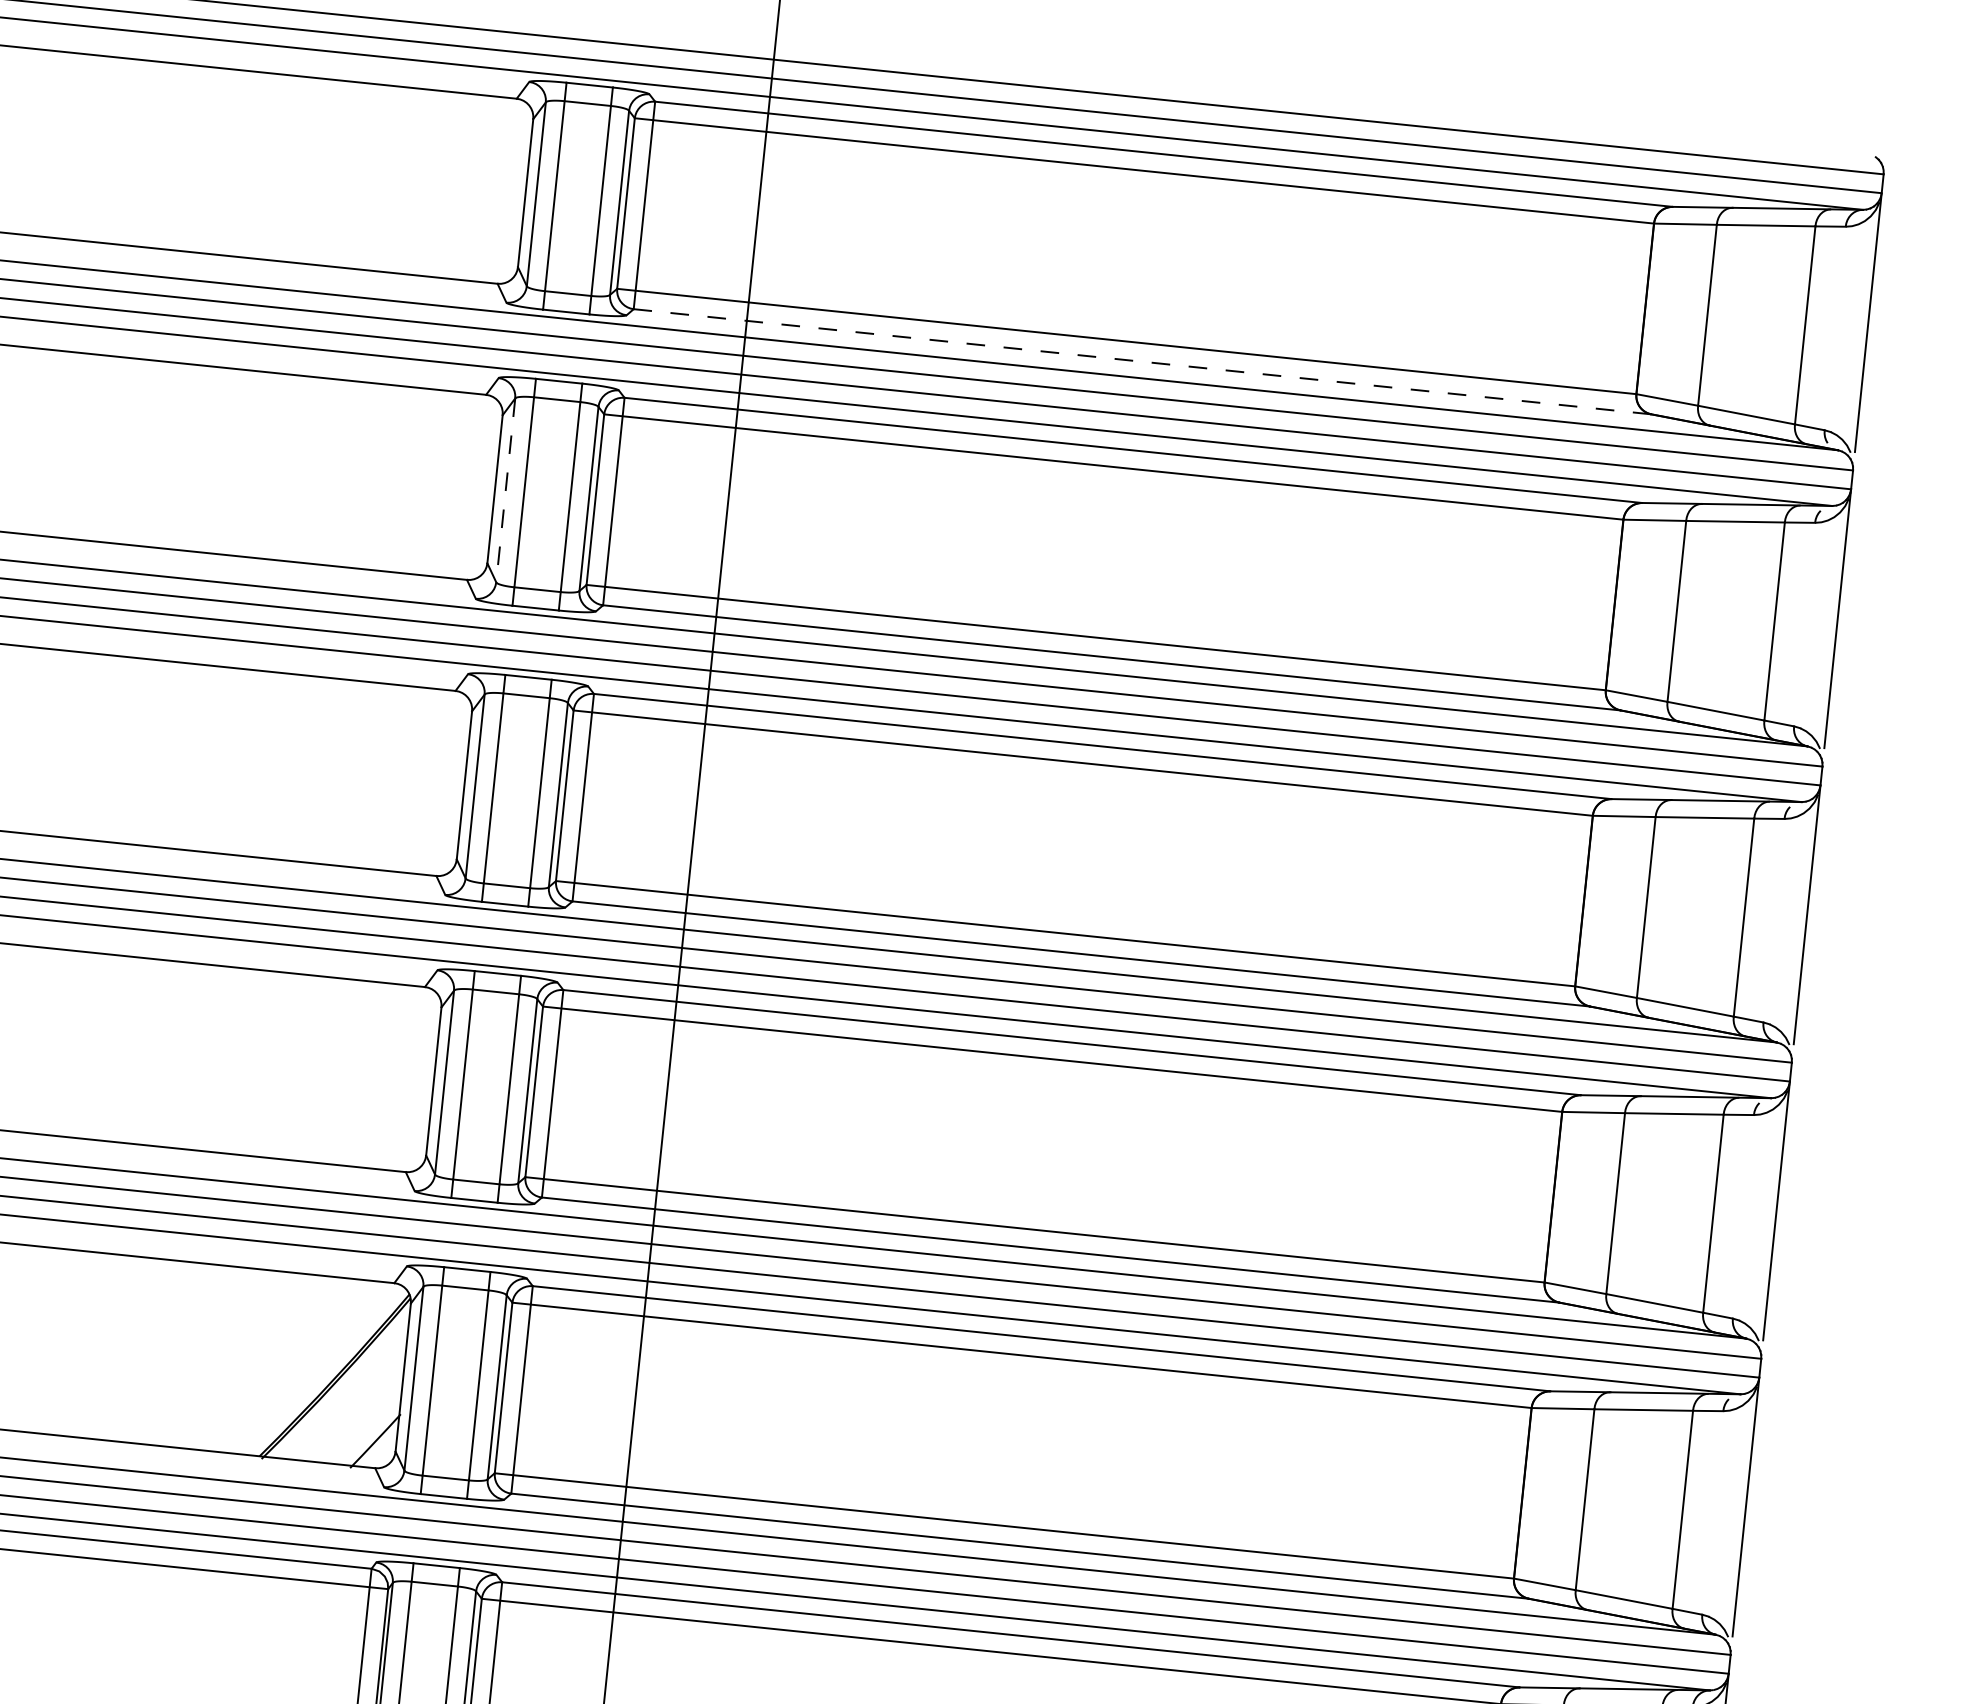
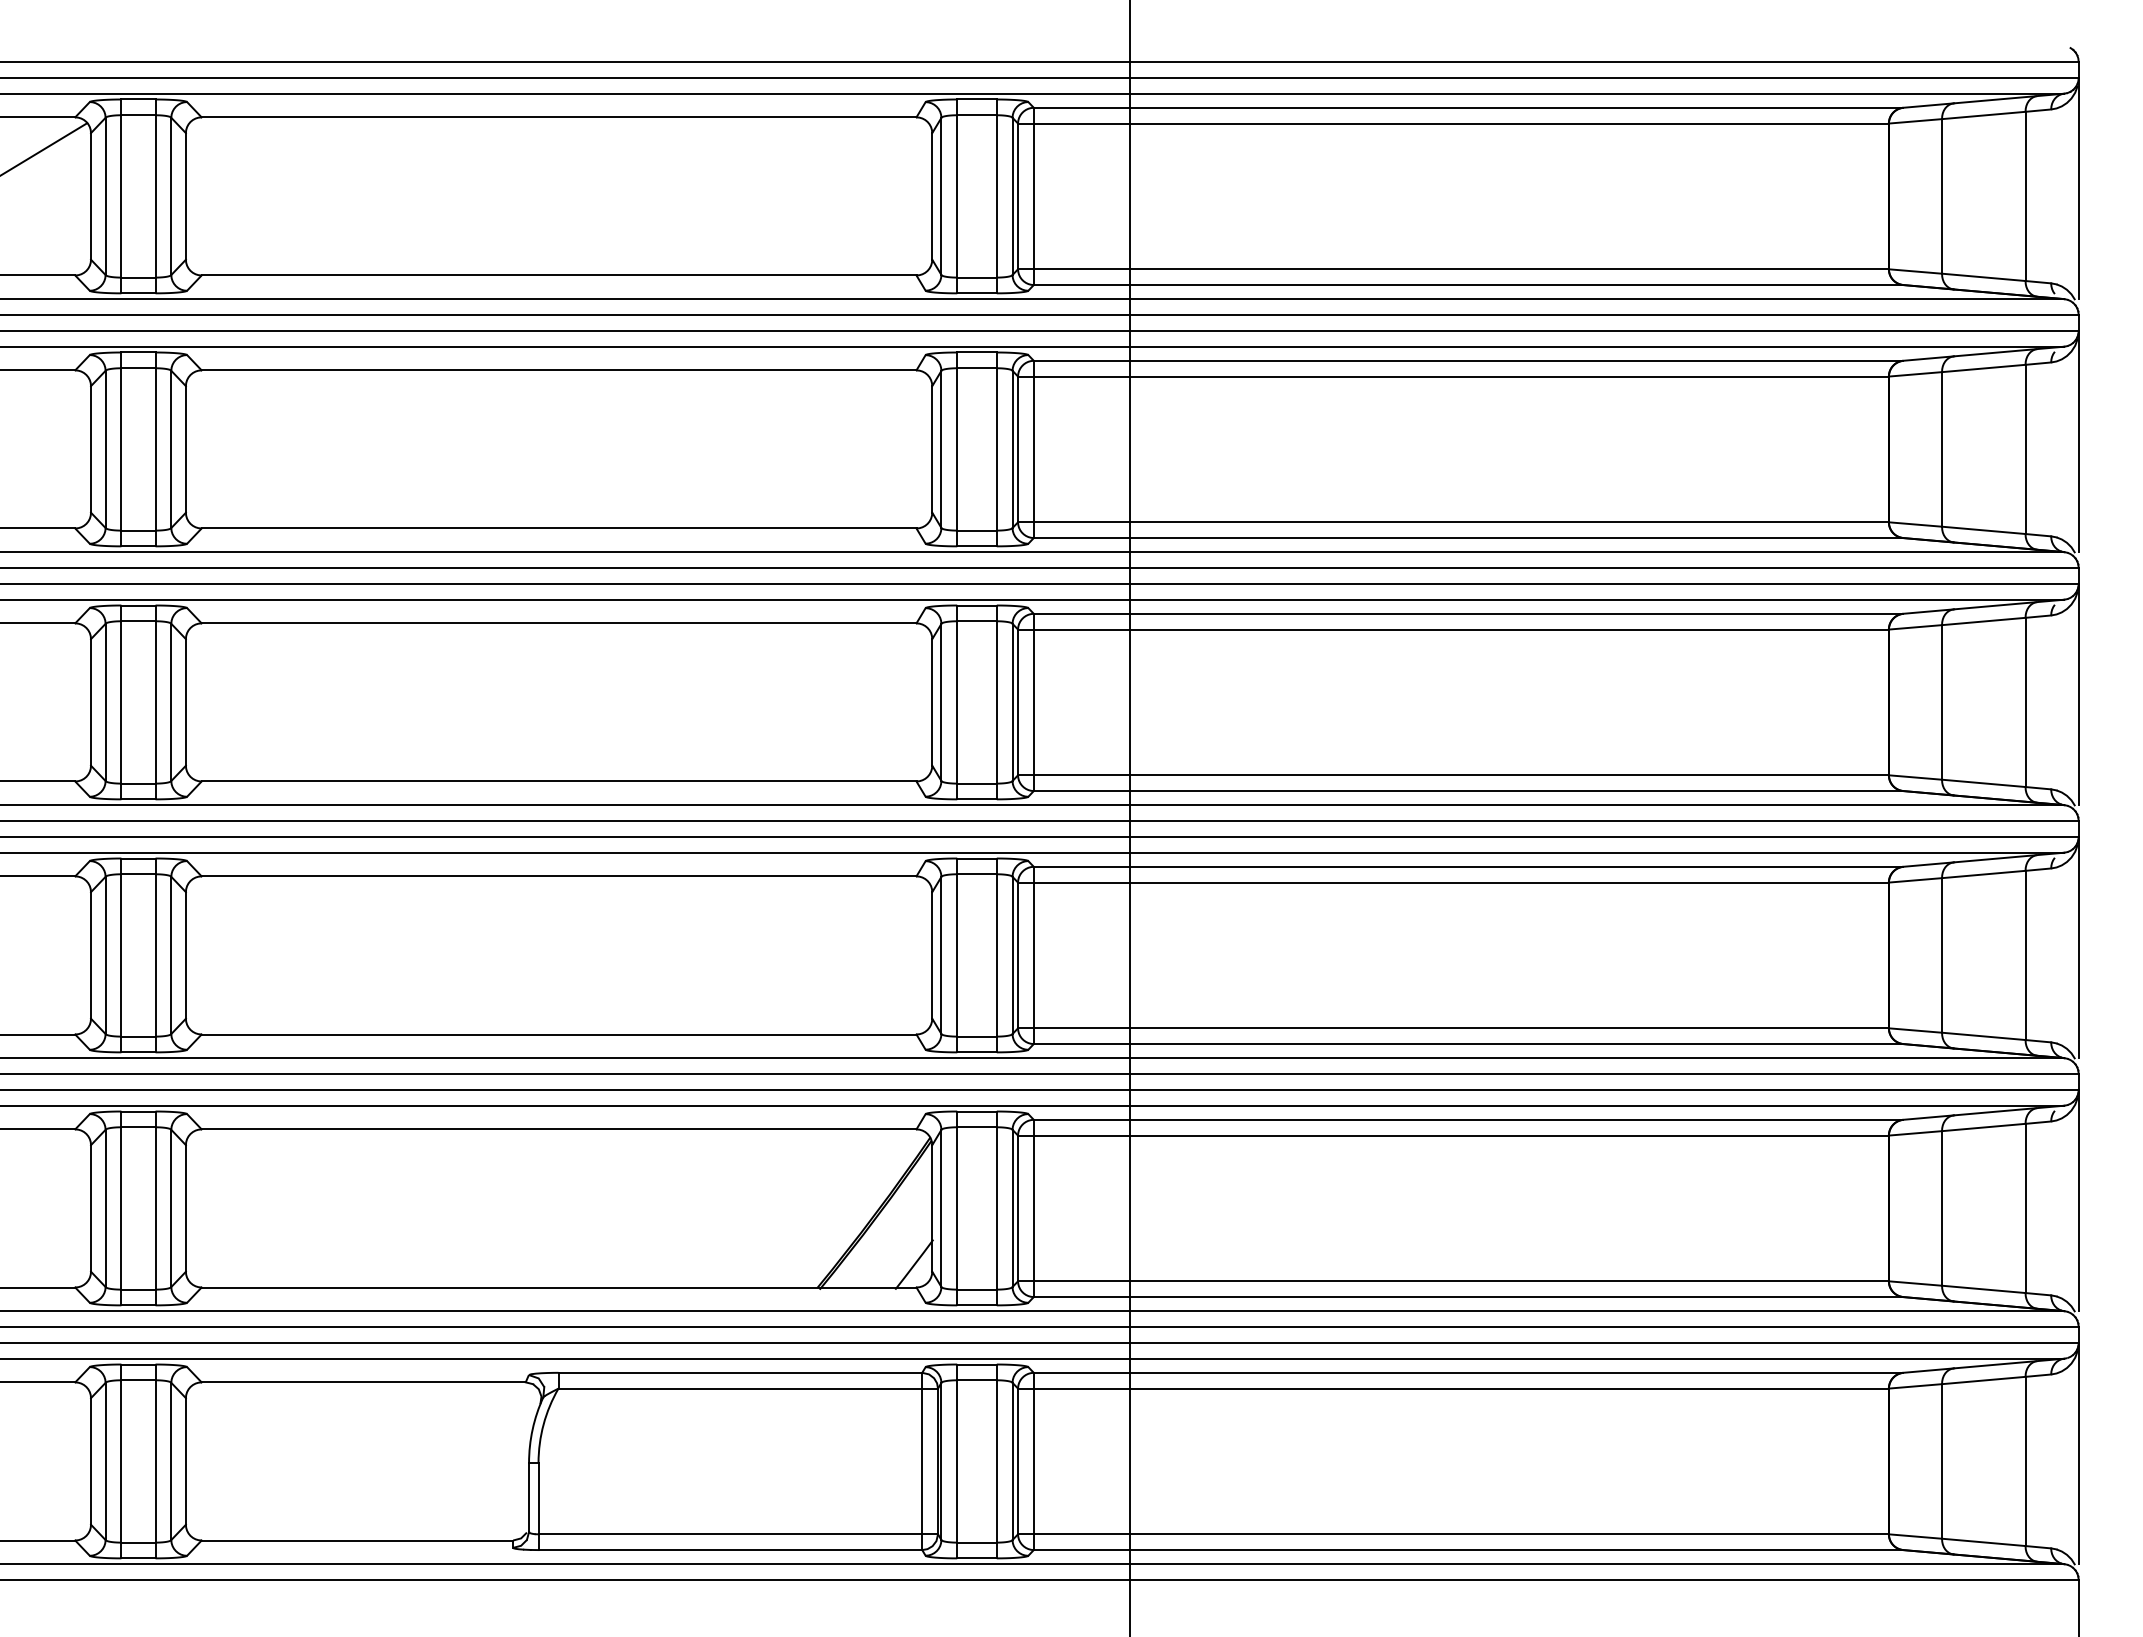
line: (1142, 362) -> (1468, 285), dashed -> solid
line: (505, 490) -> (941, 449), dashed -> solid

